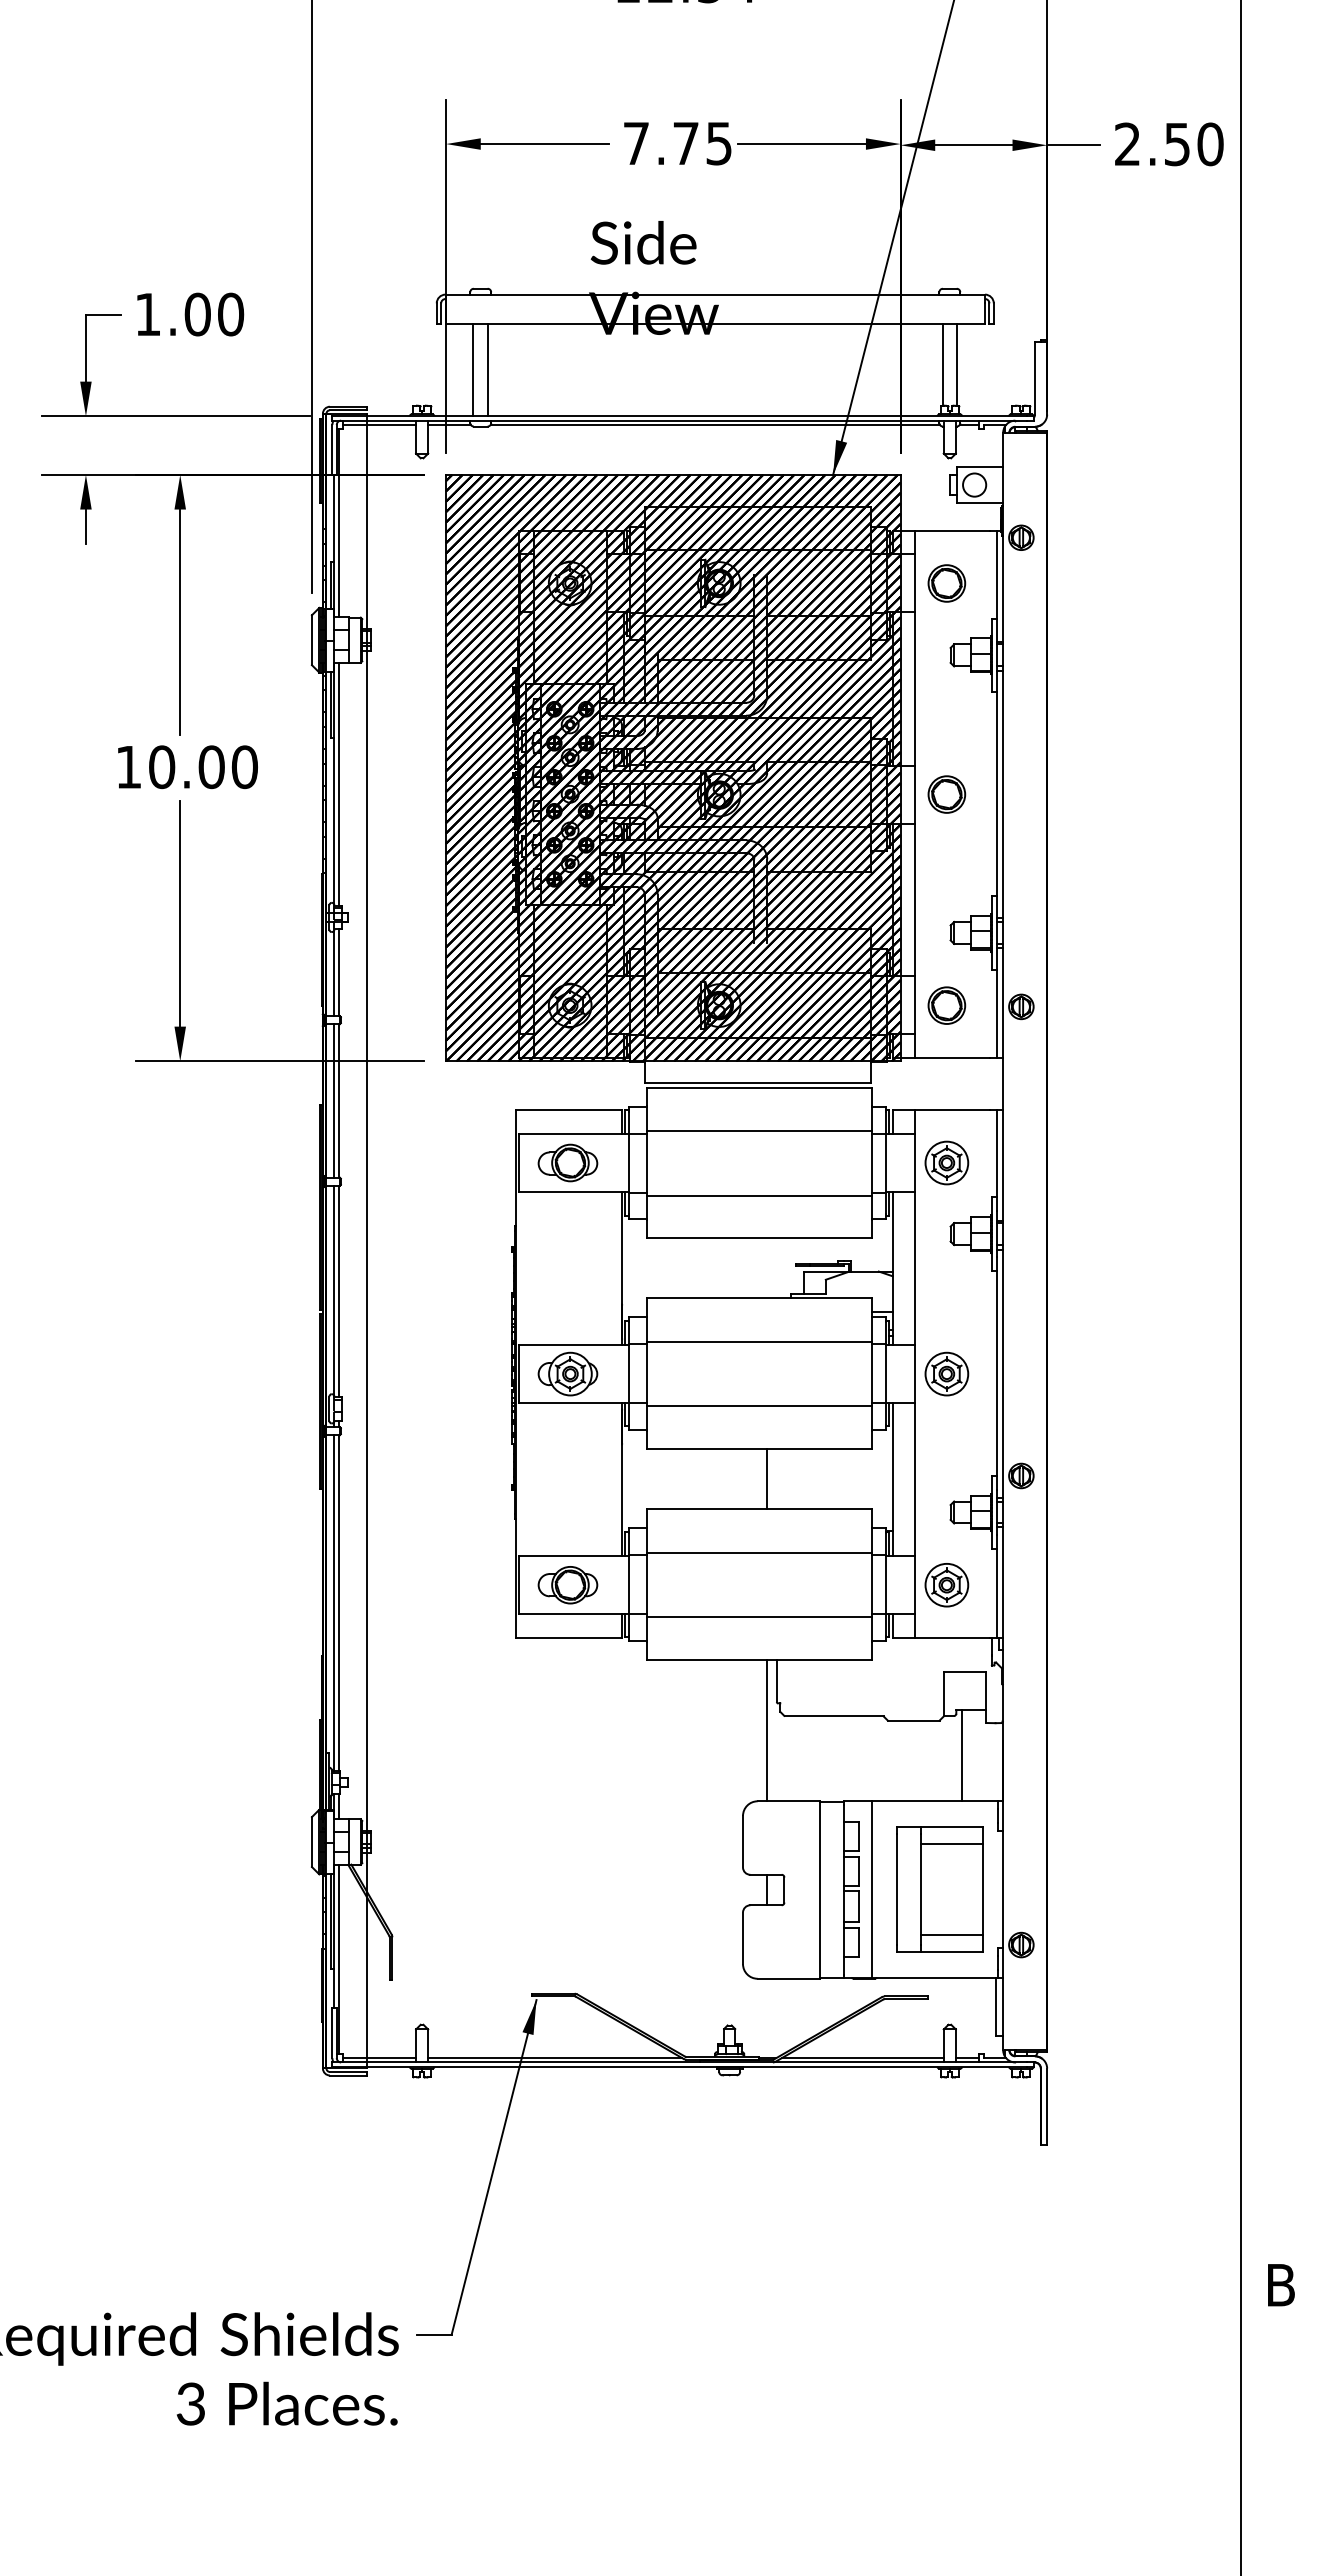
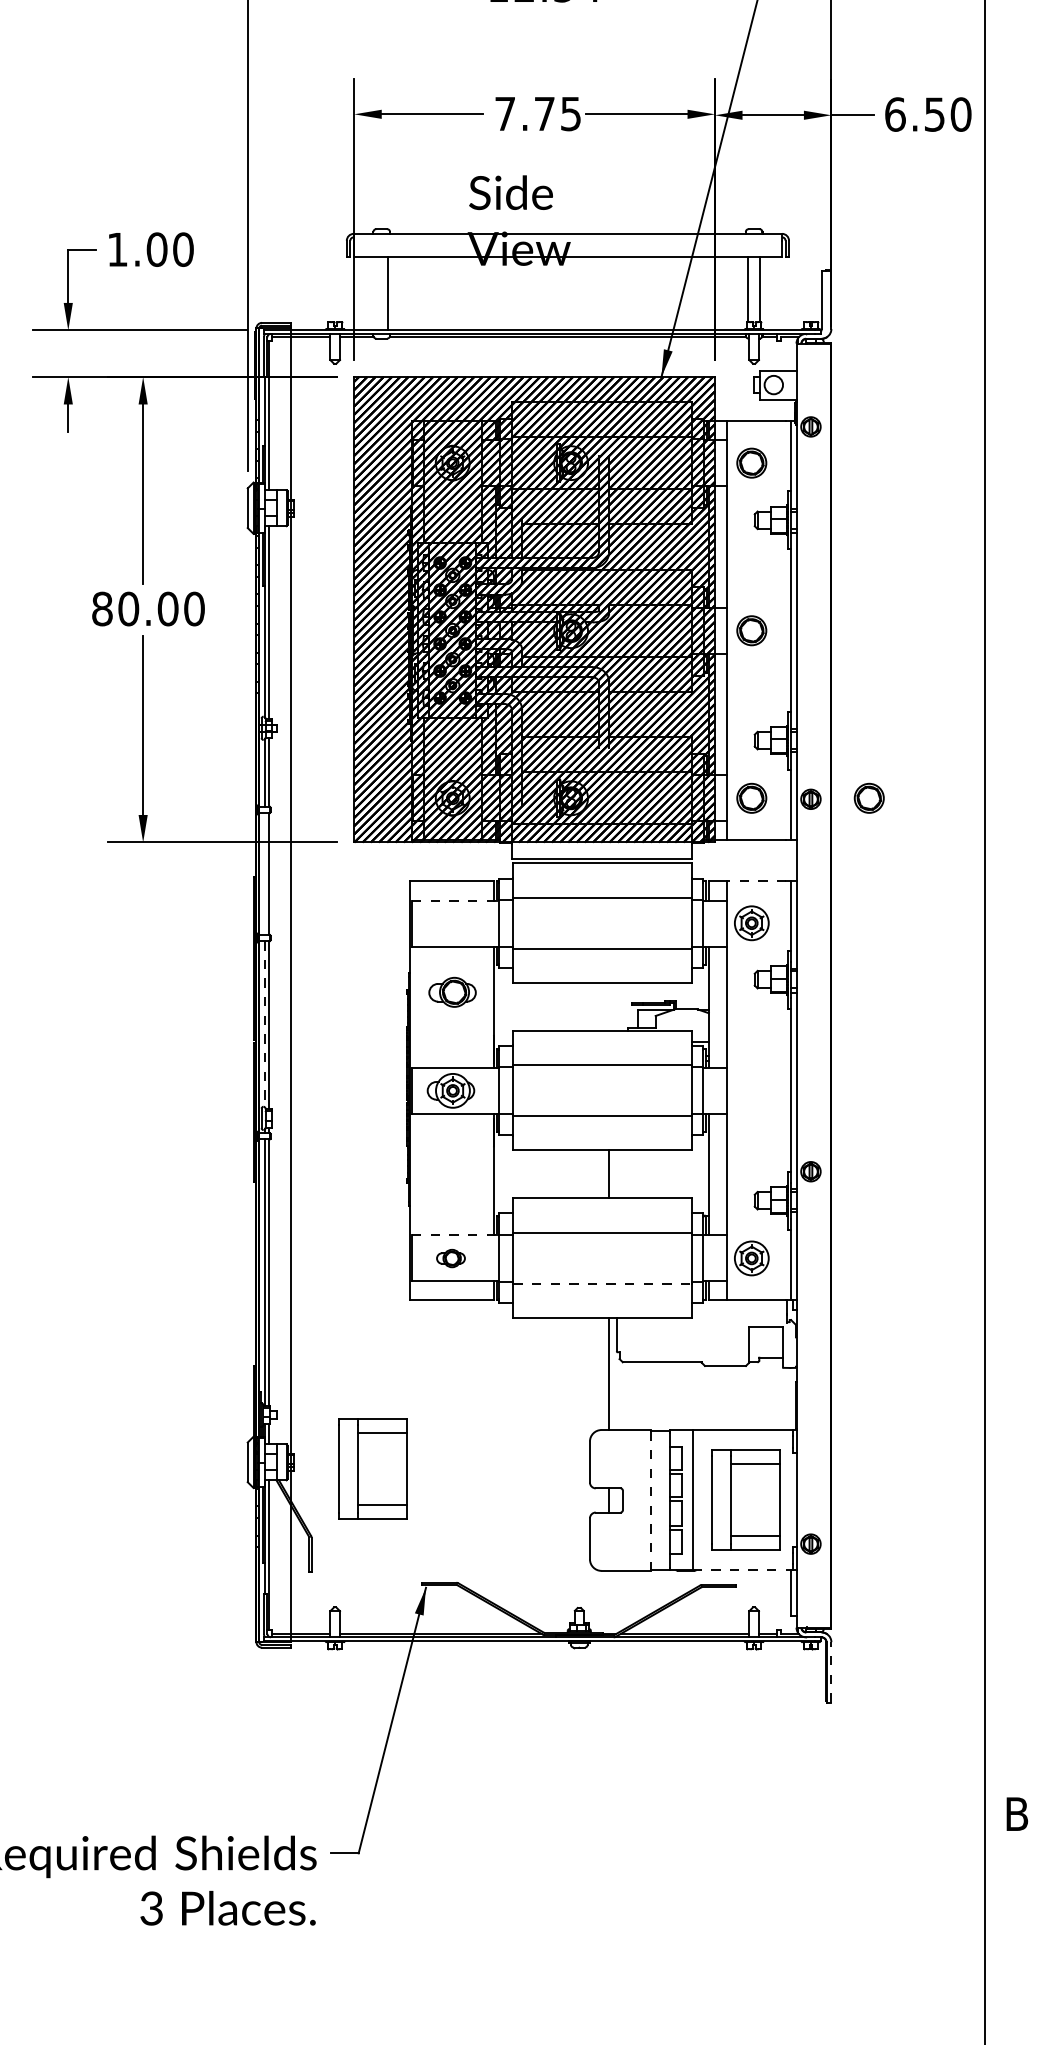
text: (1128, 144) -> (895, 114), 2.50 -> 6.50
line: (473, 369) -> (375, 293), removed
text: (128, 767) -> (102, 609), 10.00 -> 80.00
part: (1094, 1005) -> (868, 798), added
line: (334, 1100) -> (265, 873), removed
line: (952, 1110) -> (756, 881), solid -> dashed
line: (573, 1134) -> (455, 900), solid -> dashed
part: (567, 1162) -> (452, 991), moved
line: (334, 1290) -> (265, 1024), solid -> dashed
part: (946, 1373) -> (751, 1090), removed
line: (573, 1556) -> (455, 1235), solid -> dashed
part: (567, 1585) -> (450, 1258), size x0.6
line: (759, 1617) -> (603, 1284), solid -> dashed
line: (961, 1755) -> (763, 1393), removed
part: (469, 1850) -> (372, 1469), added
line: (819, 1890) -> (650, 1500), solid -> dashed
line: (935, 1977) -> (742, 1569), solid -> dashed
line: (1047, 2106) -> (831, 1672), solid -> dashed

